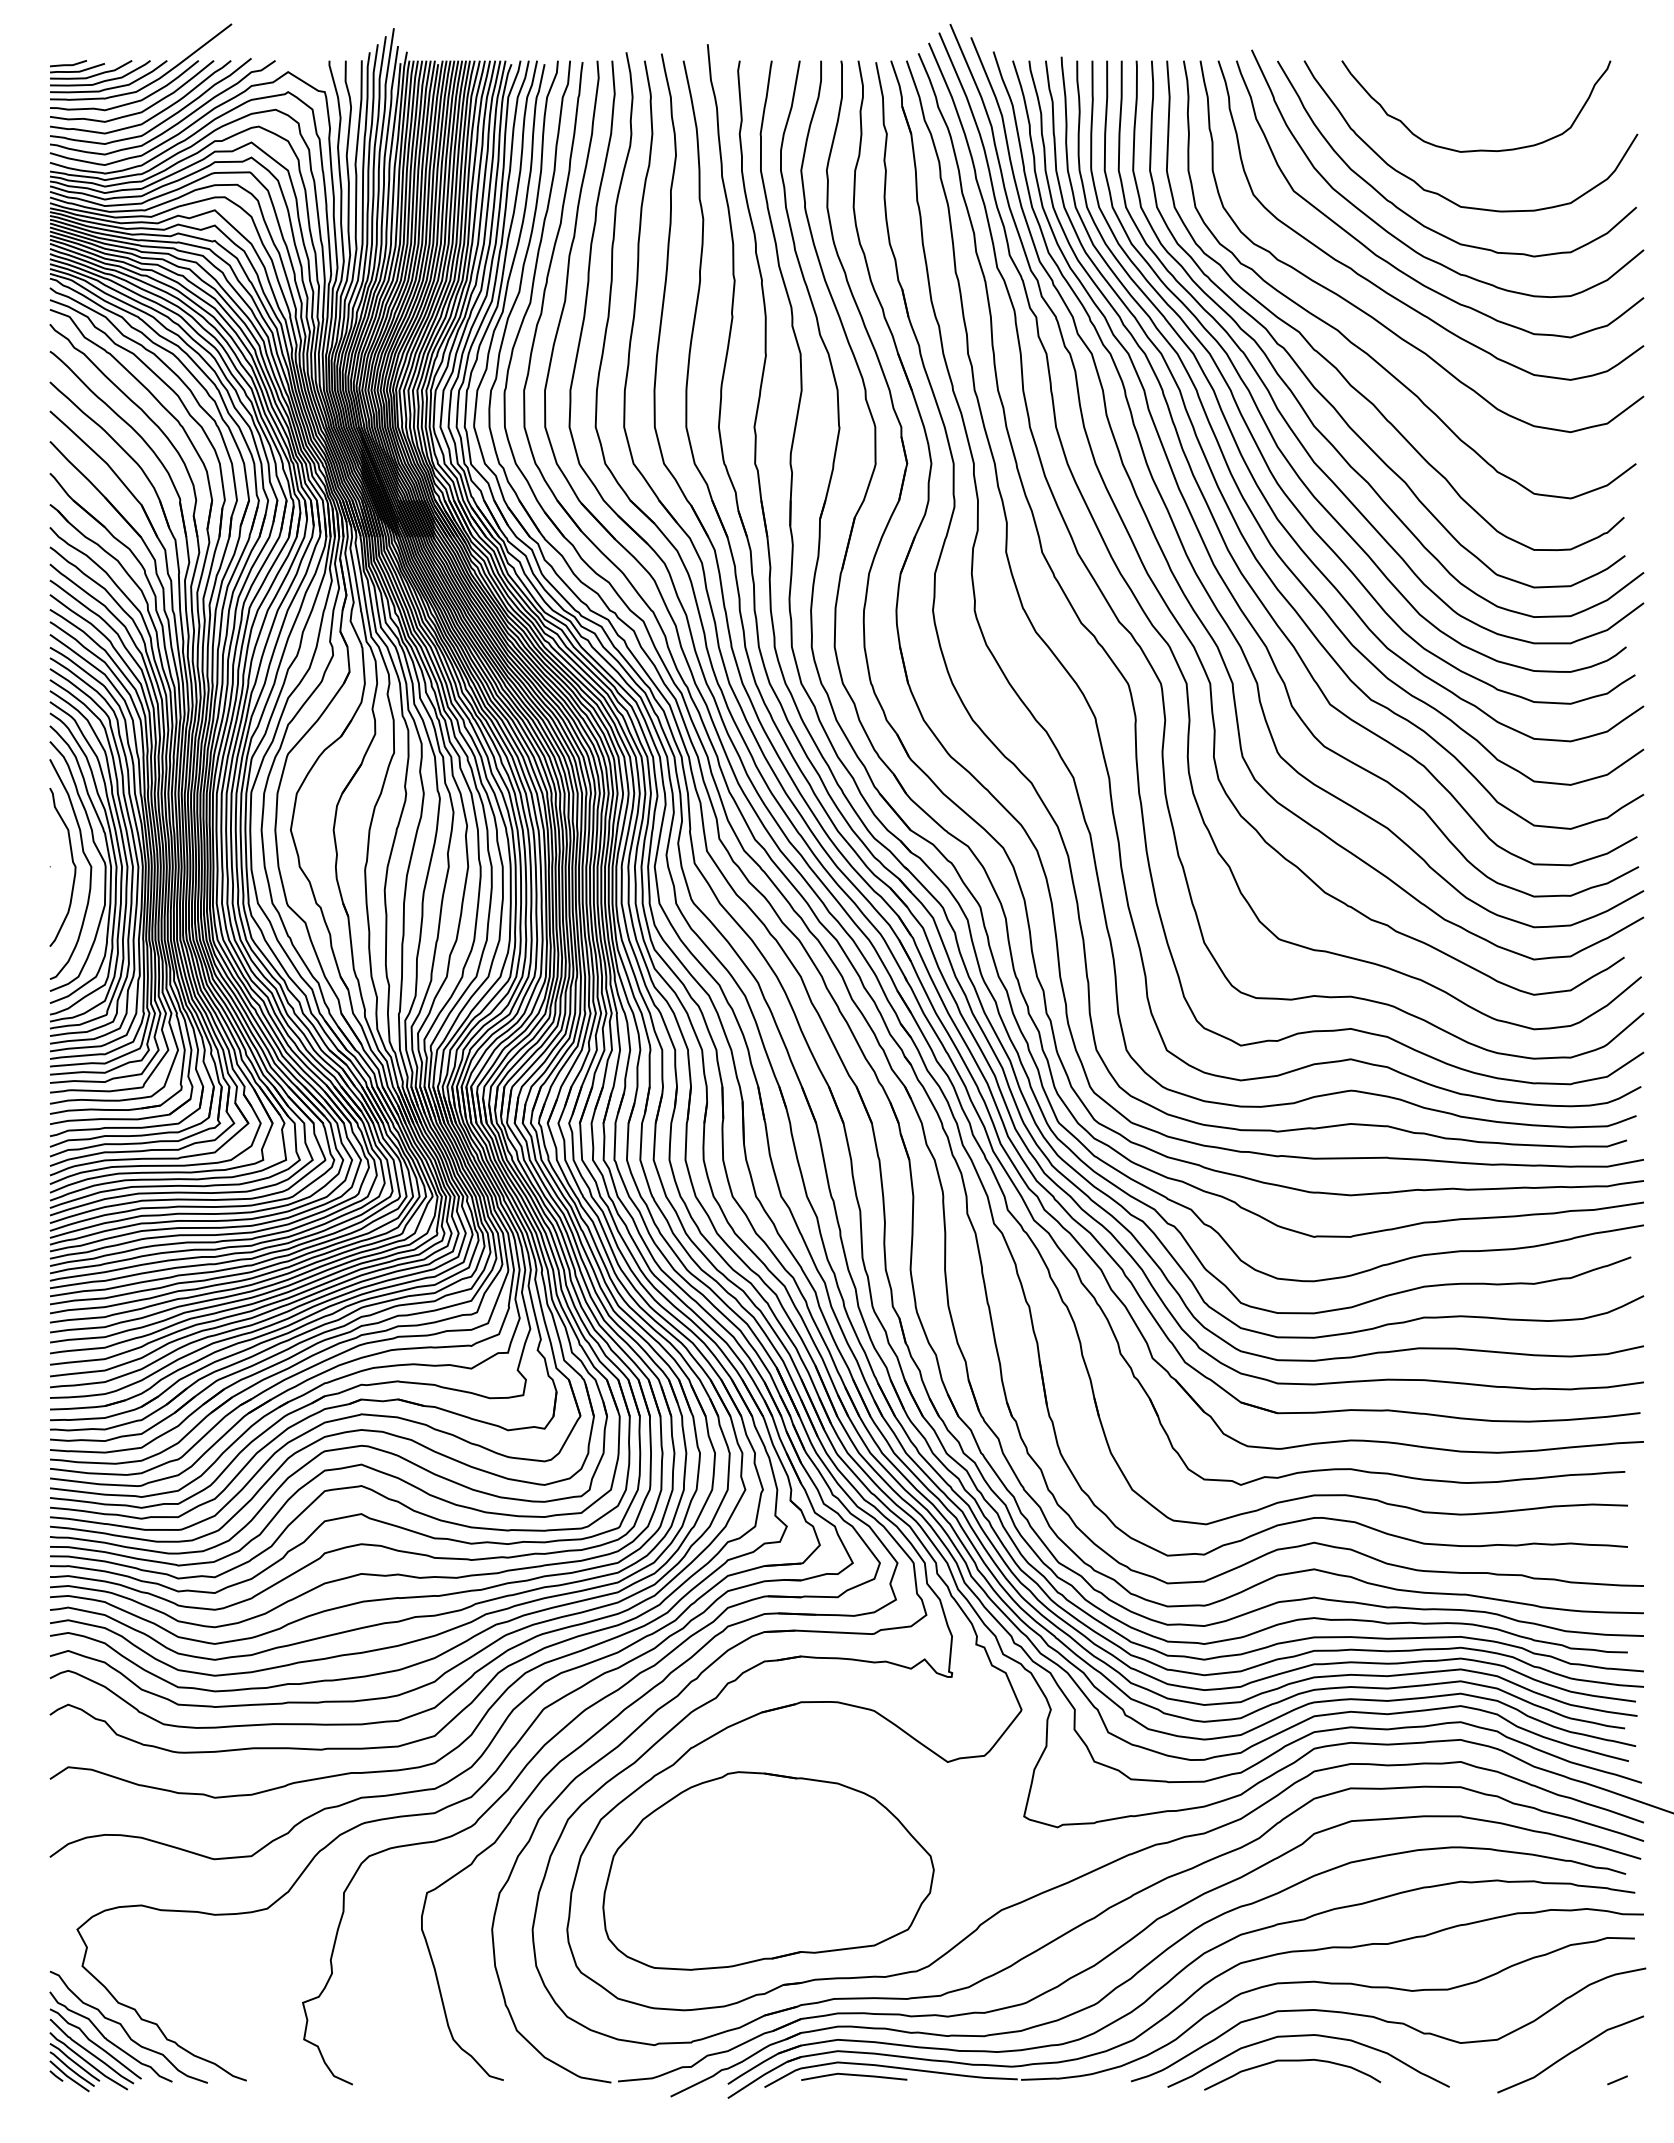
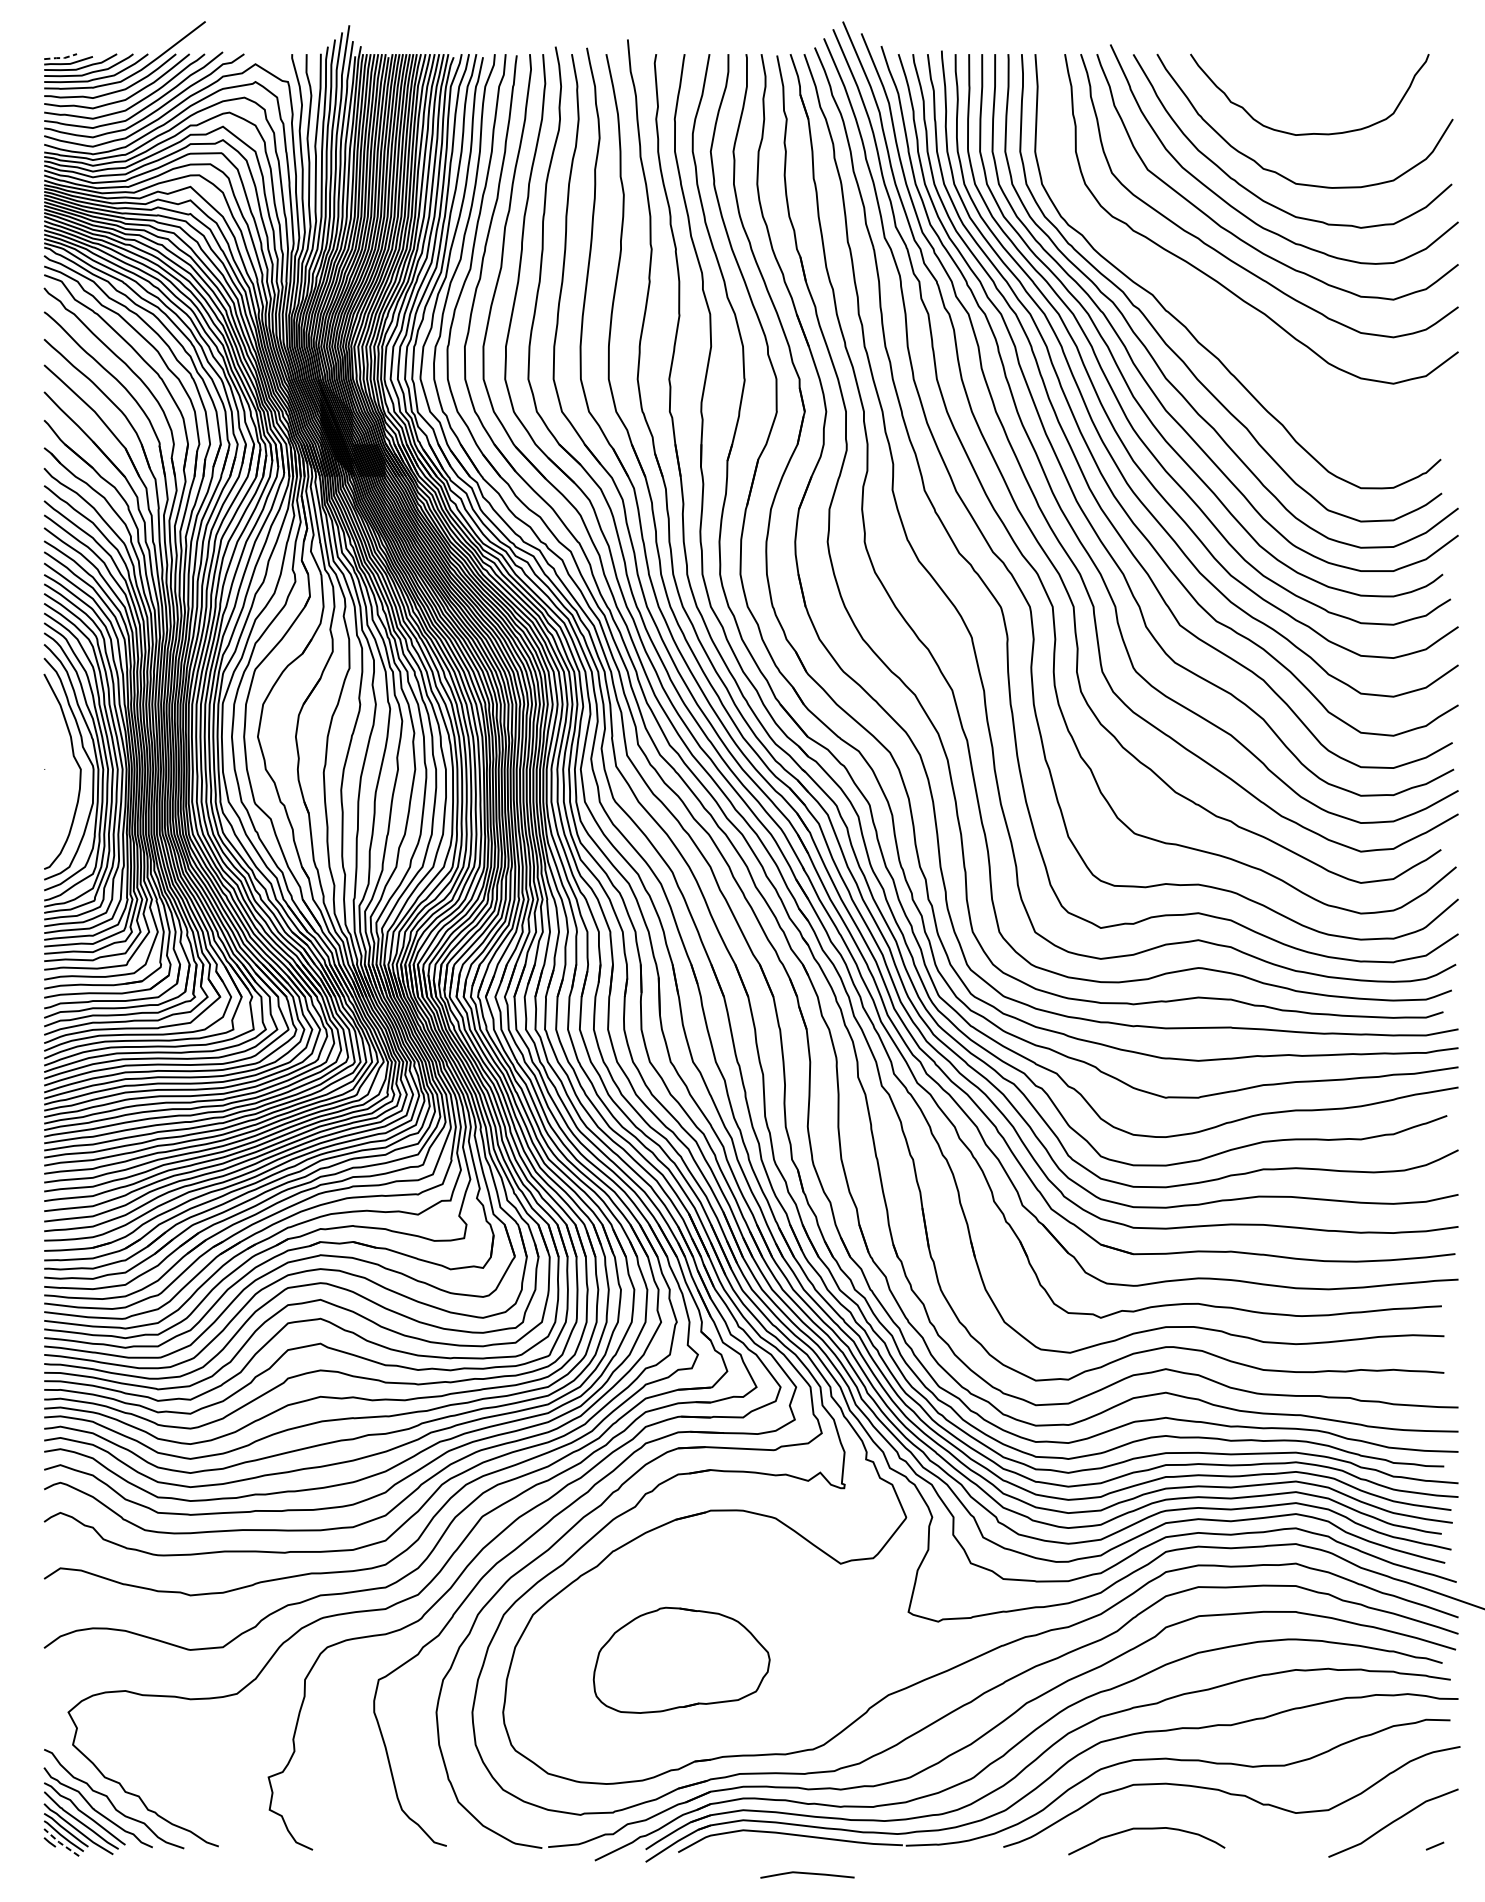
line: (69, 65) -> (61, 58), solid -> dashed
curve: (1357, 345) -> (1204, 306), removed
curve: (72, 863) -> (64, 766), removed
part: (768, 1870) -> (681, 1659), size x0.6
curve: (1308, 2036) -> (1160, 1807), removed
line: (854, 2075) -> (807, 1873), moved
line: (68, 2077) -> (60, 1843), solid -> dashed

